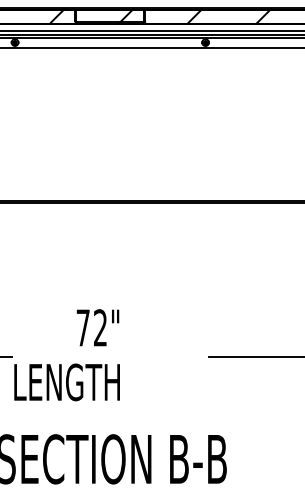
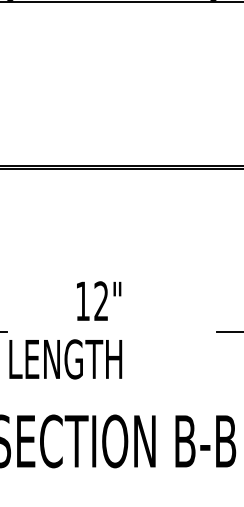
text: (82, 327) -> (82, 300), 72" -> 12"

